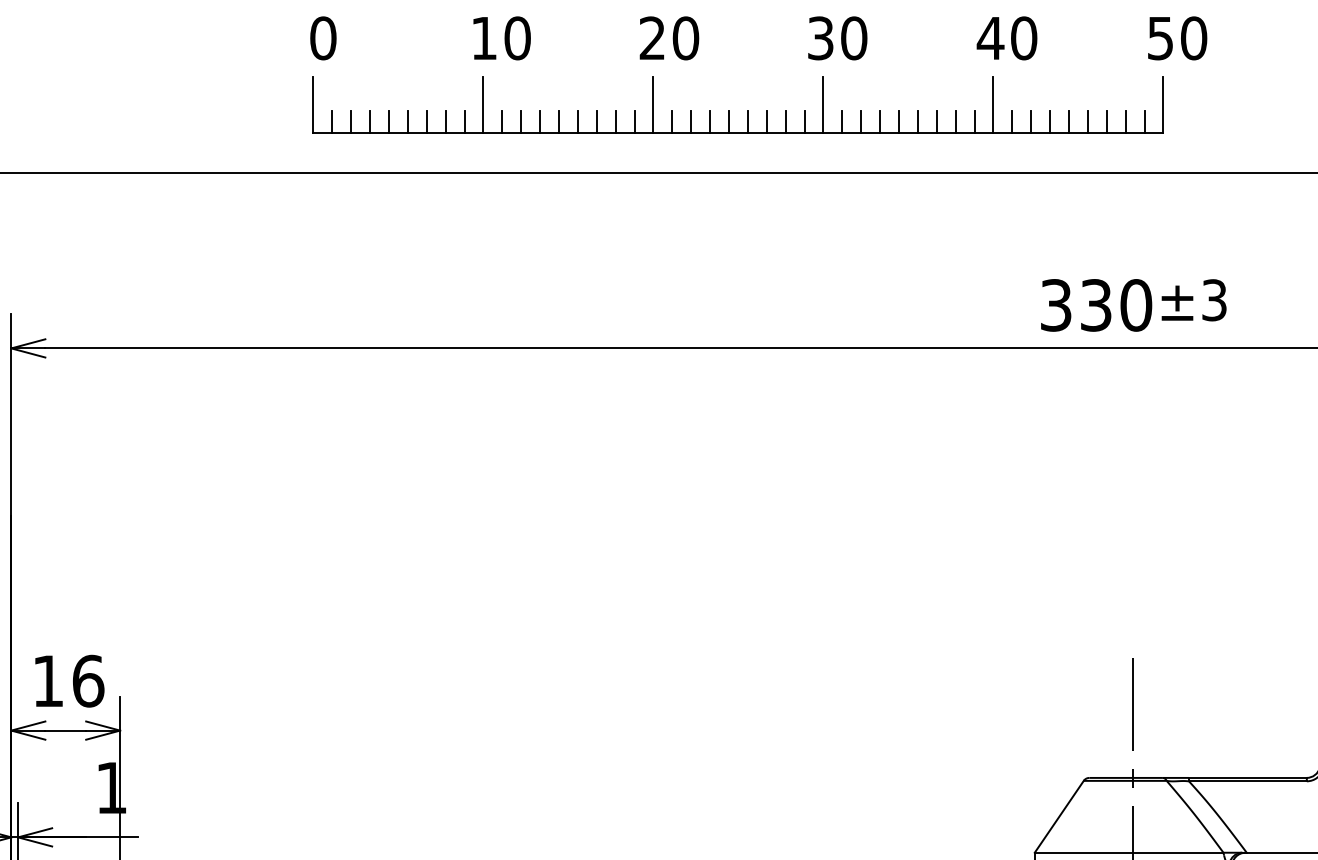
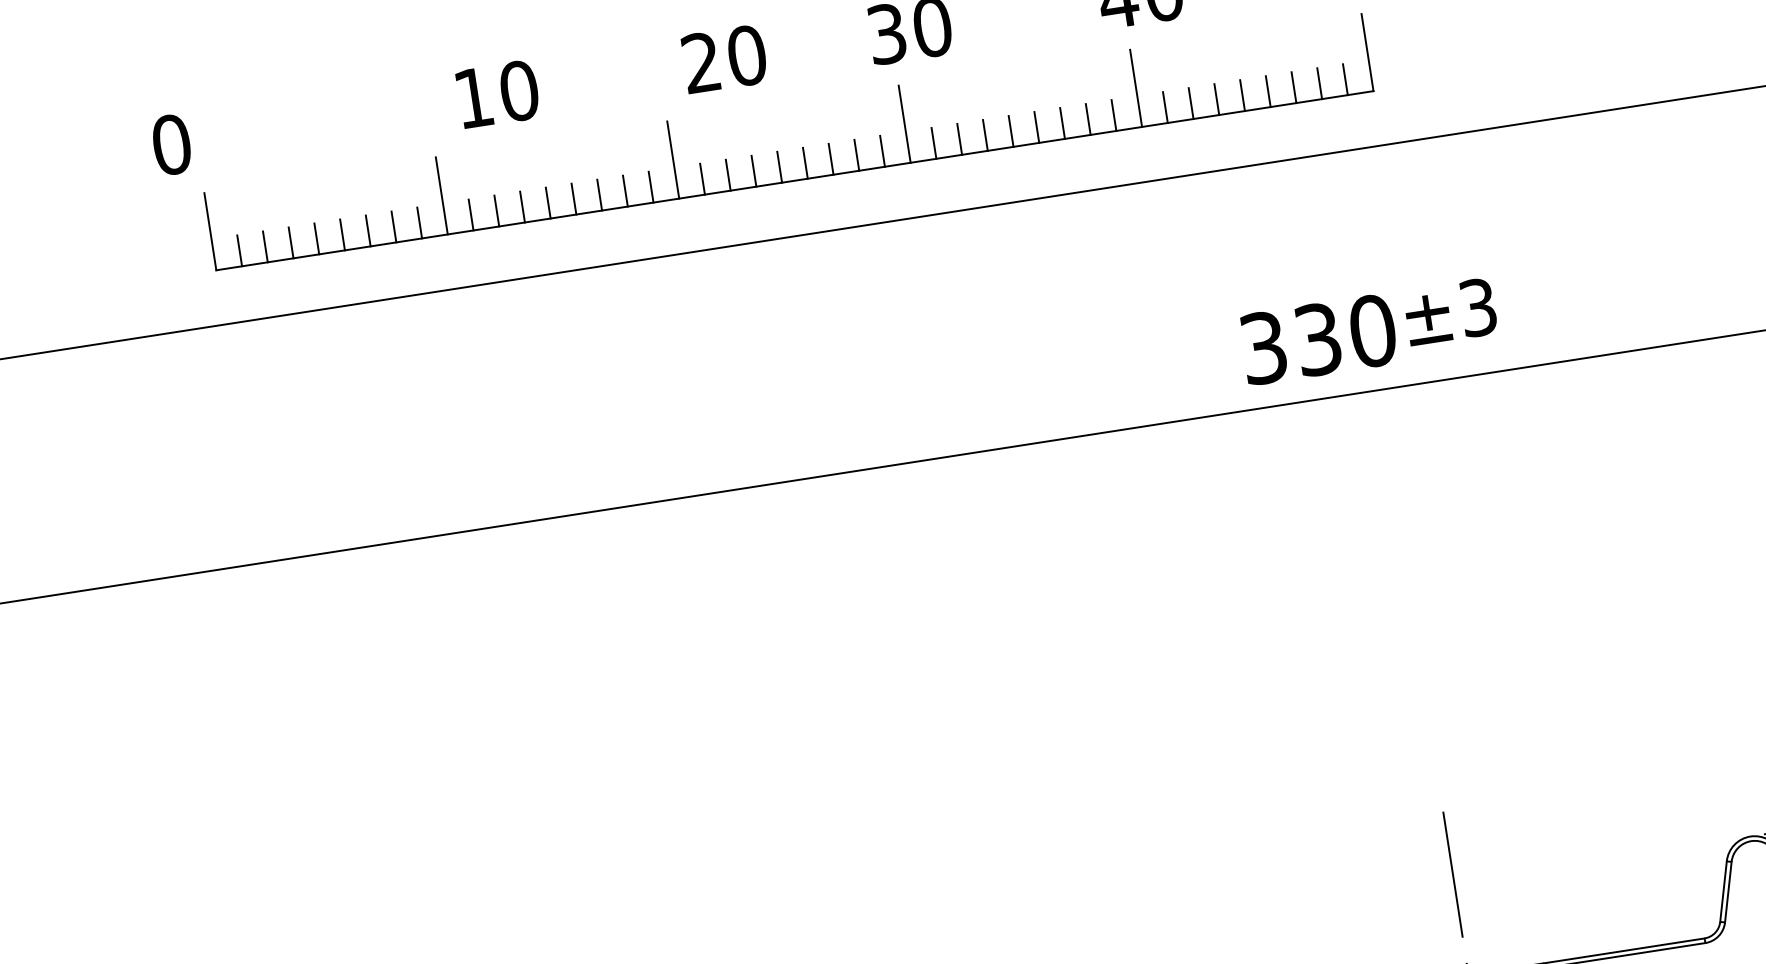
text: (323, 38) -> (171, 144), moved
text: (501, 38) -> (497, 94), moved
text: (669, 38) -> (724, 59), moved

